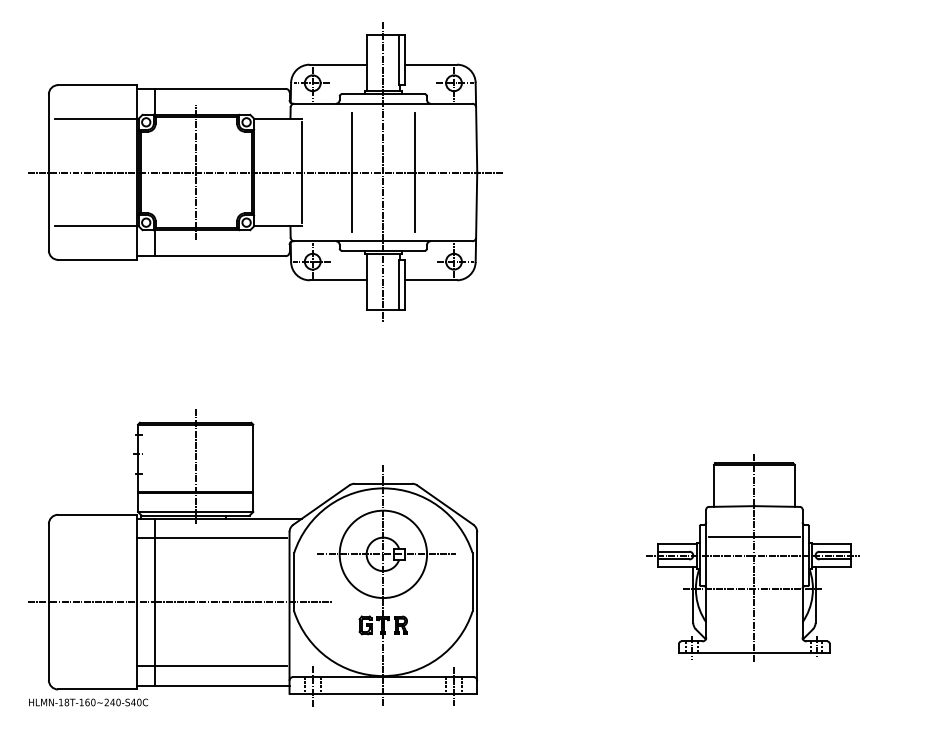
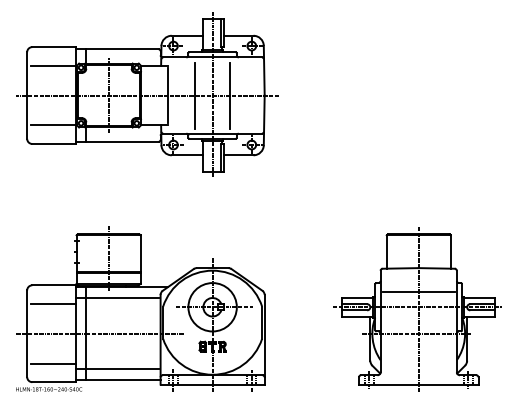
line: (96, 547) -> (53, 303), added
part: (752, 558) -> (417, 309), size x1.43
line: (96, 655) -> (53, 363), added

